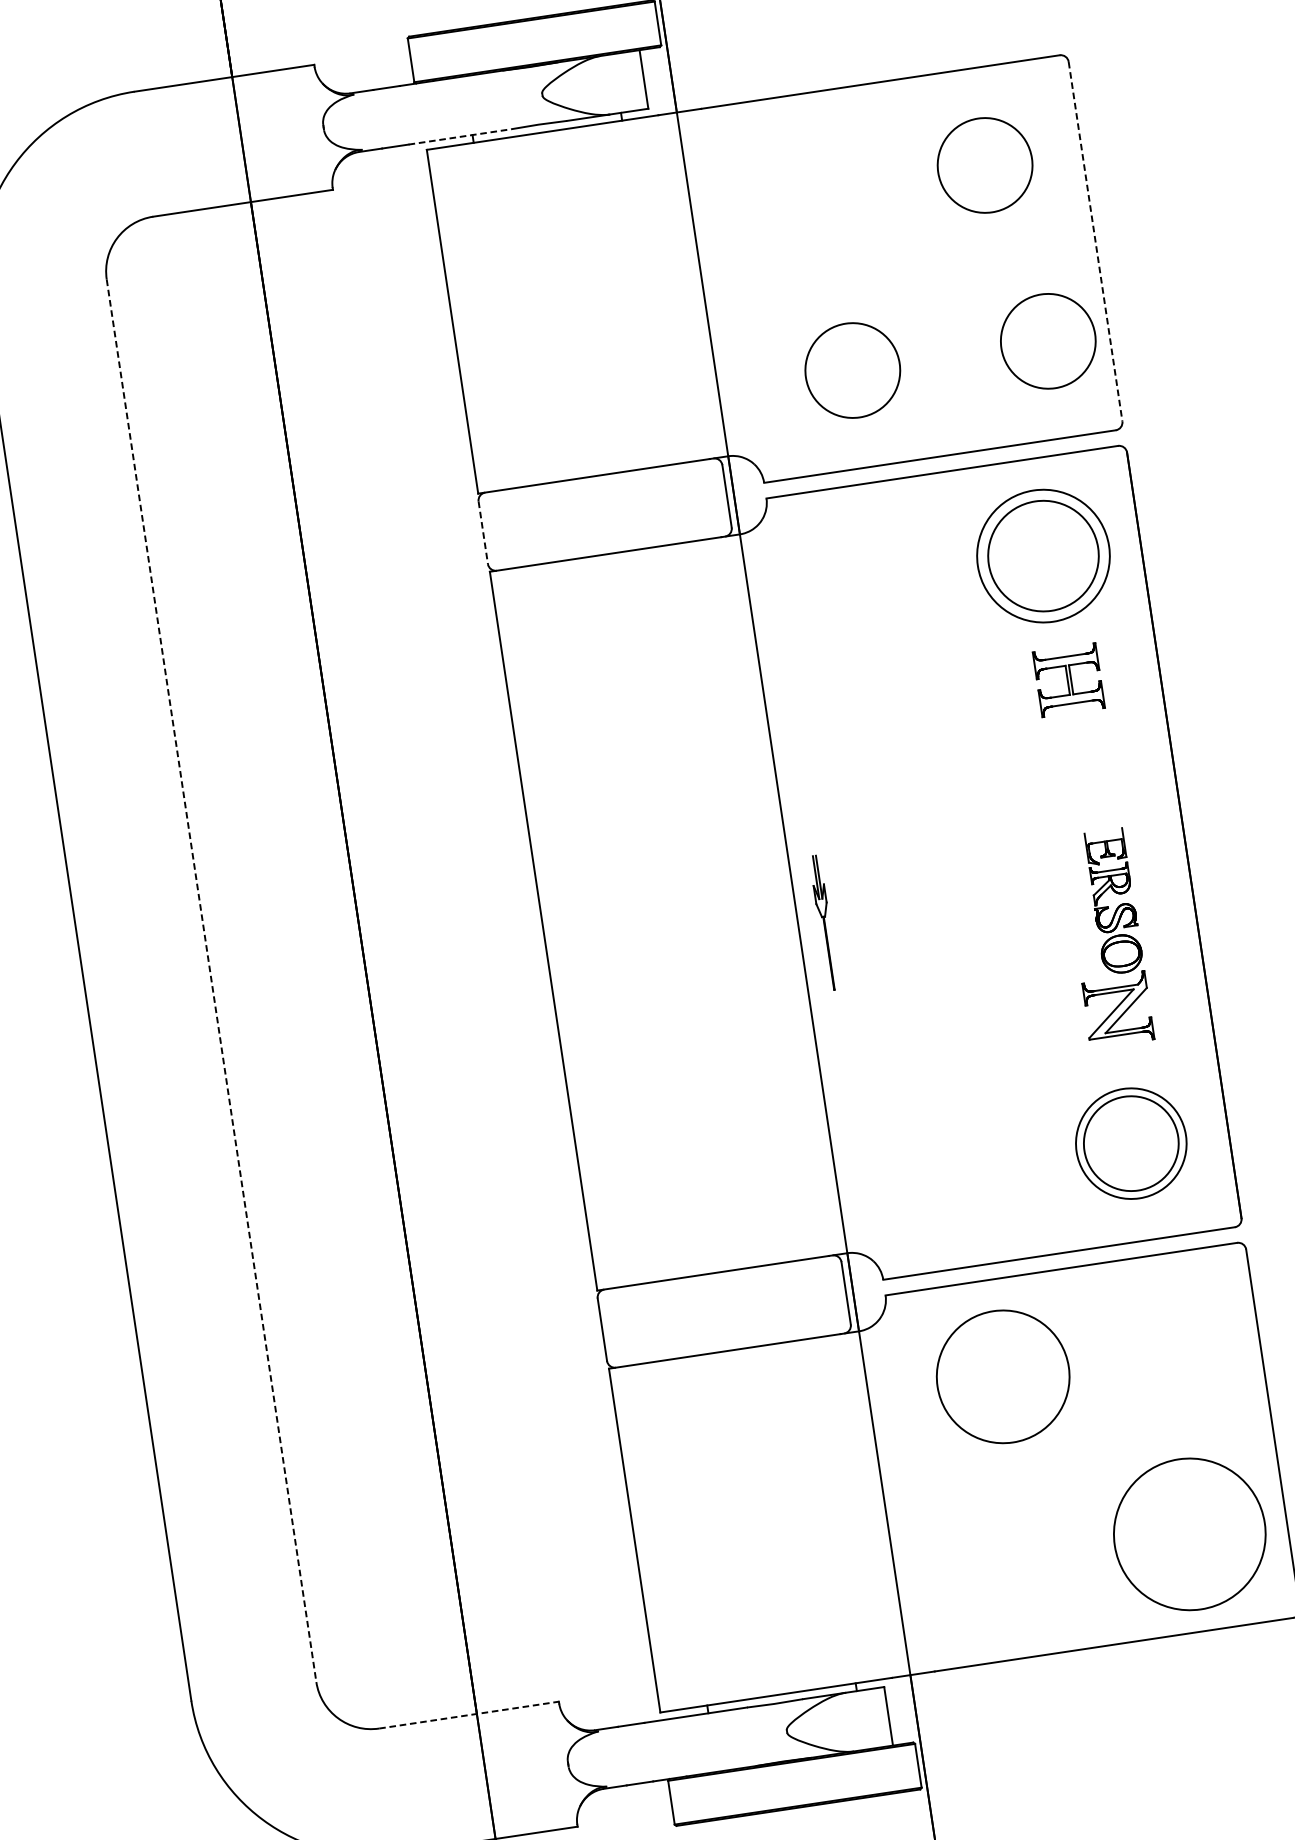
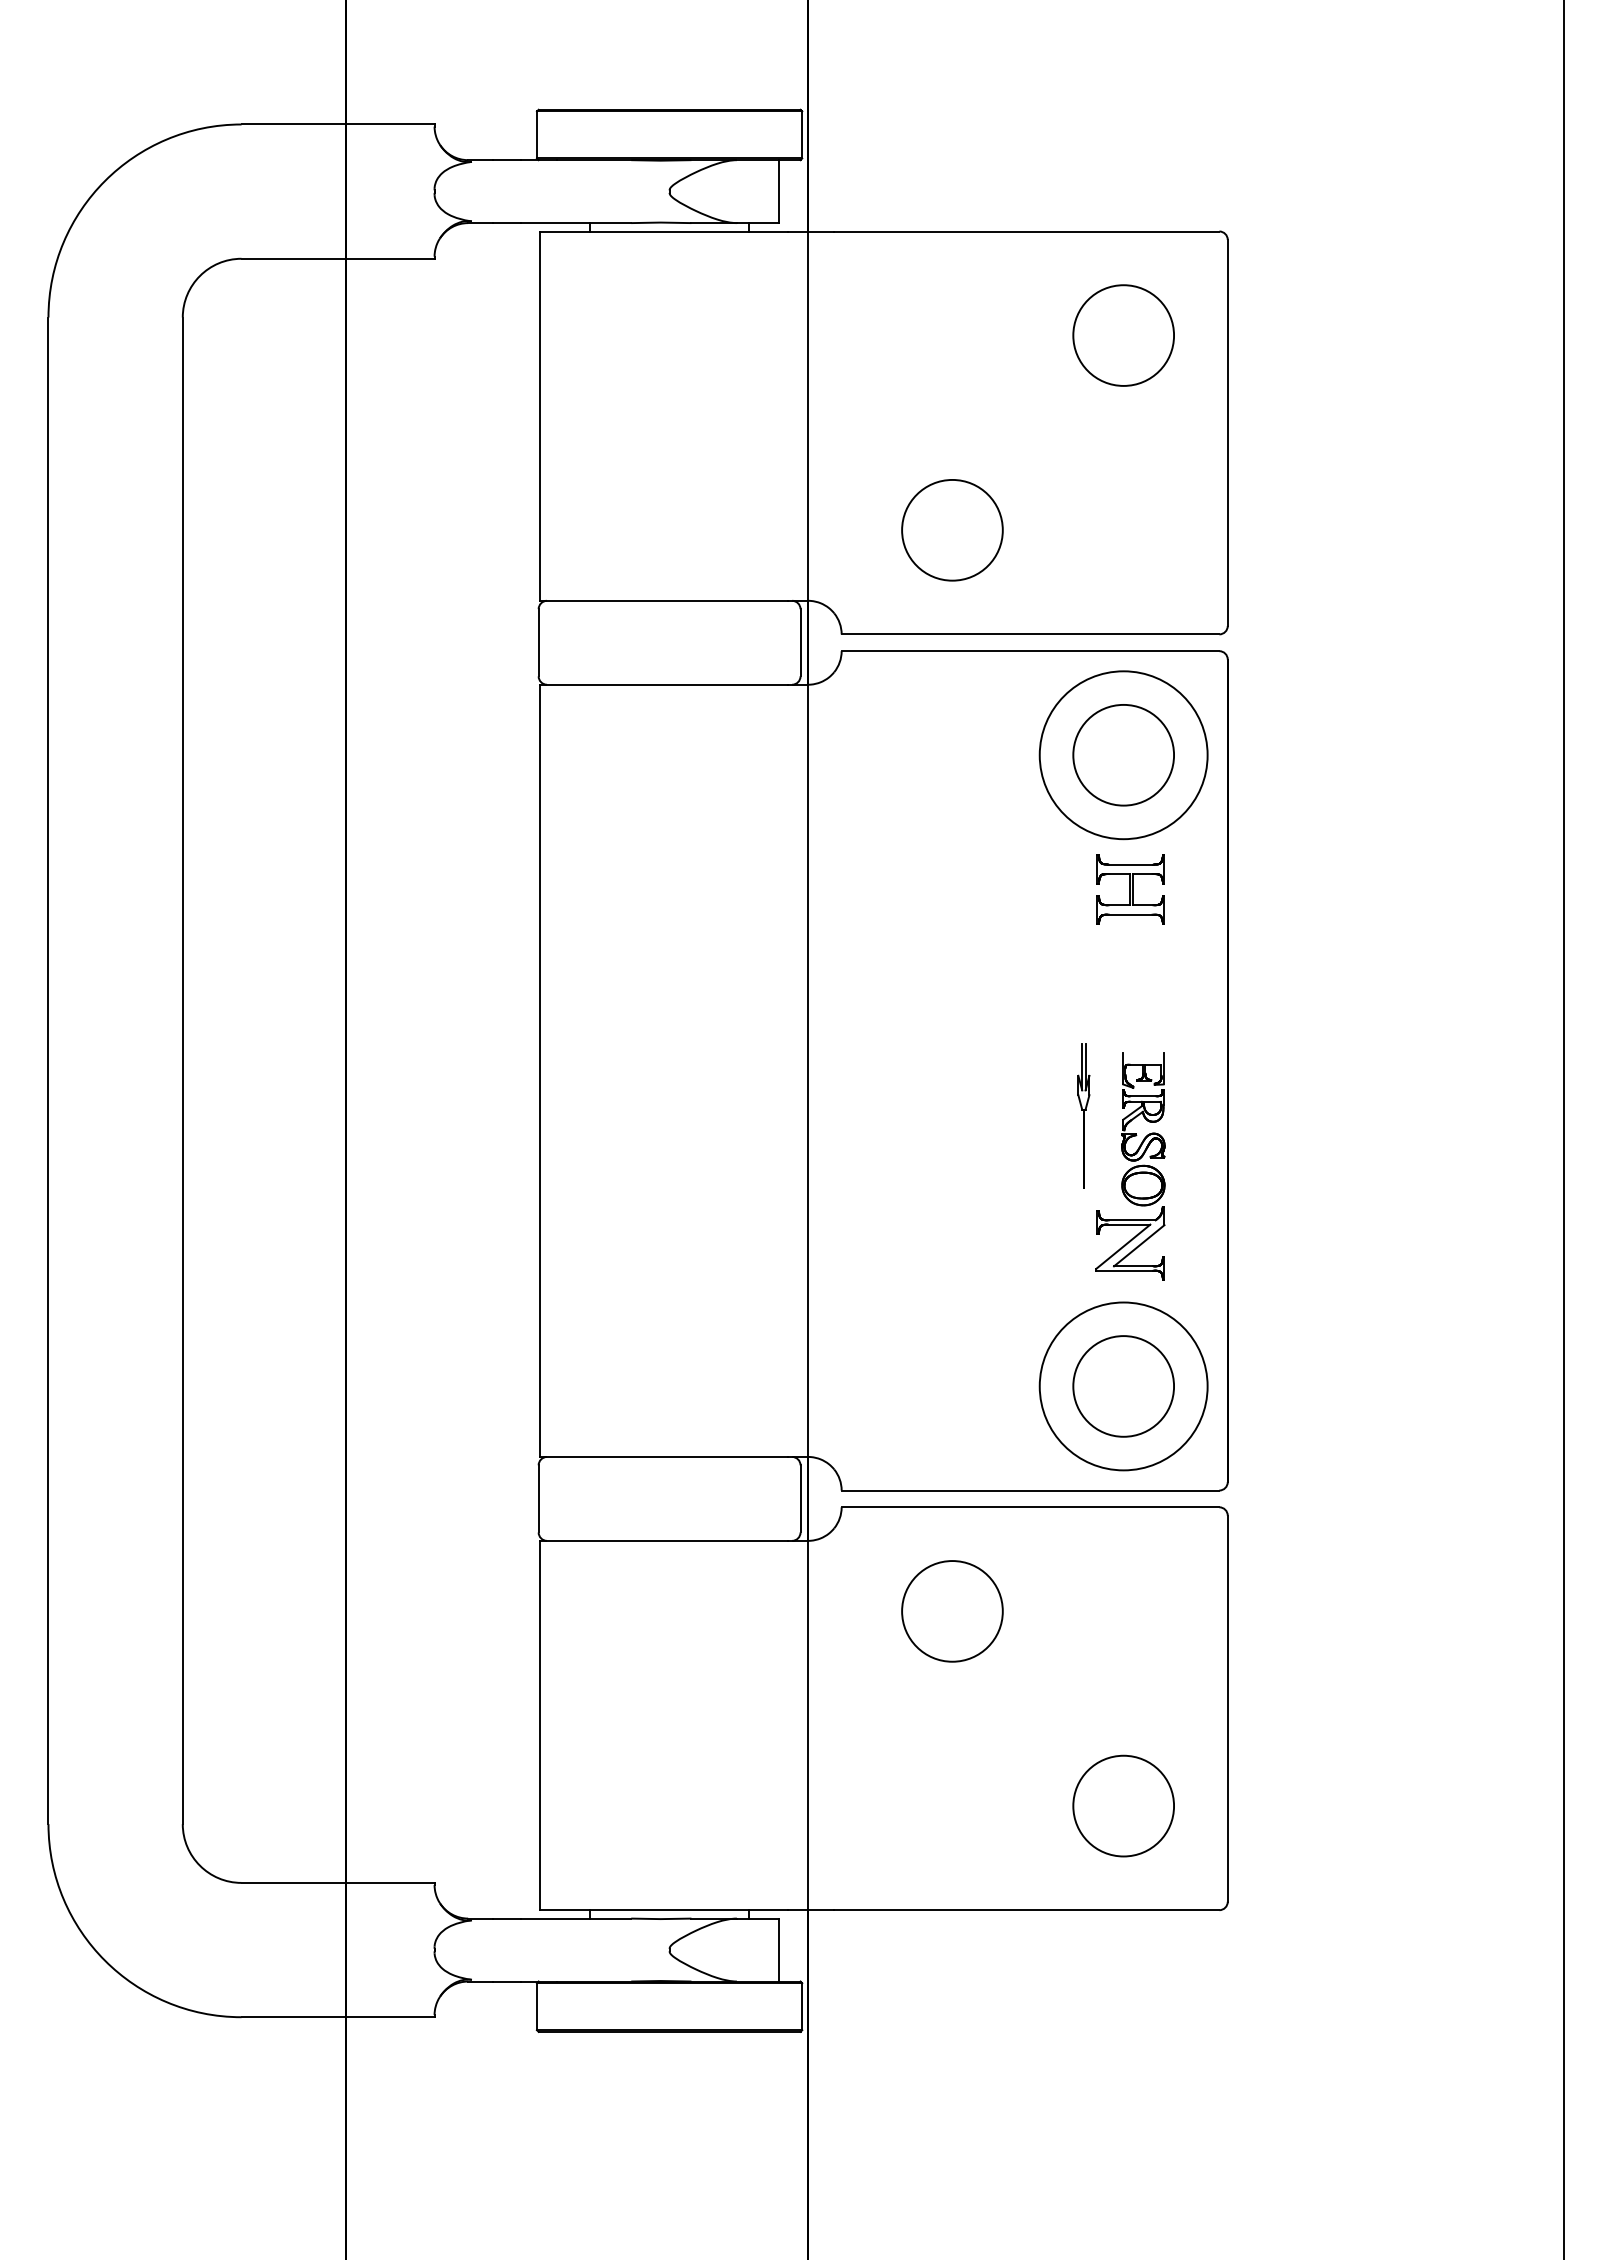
line: (460, 137) -> (576, 223), dashed -> solid
line: (1095, 242) -> (1227, 433), dashed -> solid
circle: (1048, 341) -> (1162, 530), removed
line: (483, 532) -> (538, 642), dashed -> solid
circle: (1043, 555) -> (1123, 754), size x0.71
circle: (1043, 556) -> (1123, 755), size x1.43
part: (823, 922) -> (1083, 1115), moved
line: (211, 981) -> (182, 1071), dashed -> solid
circle: (1131, 1143) -> (1123, 1386), size x1.43
circle: (1003, 1376) -> (952, 1611), size x0.71
circle: (1189, 1533) -> (1123, 1805), size x0.62
line: (469, 1714) -> (338, 1882), dashed -> solid

